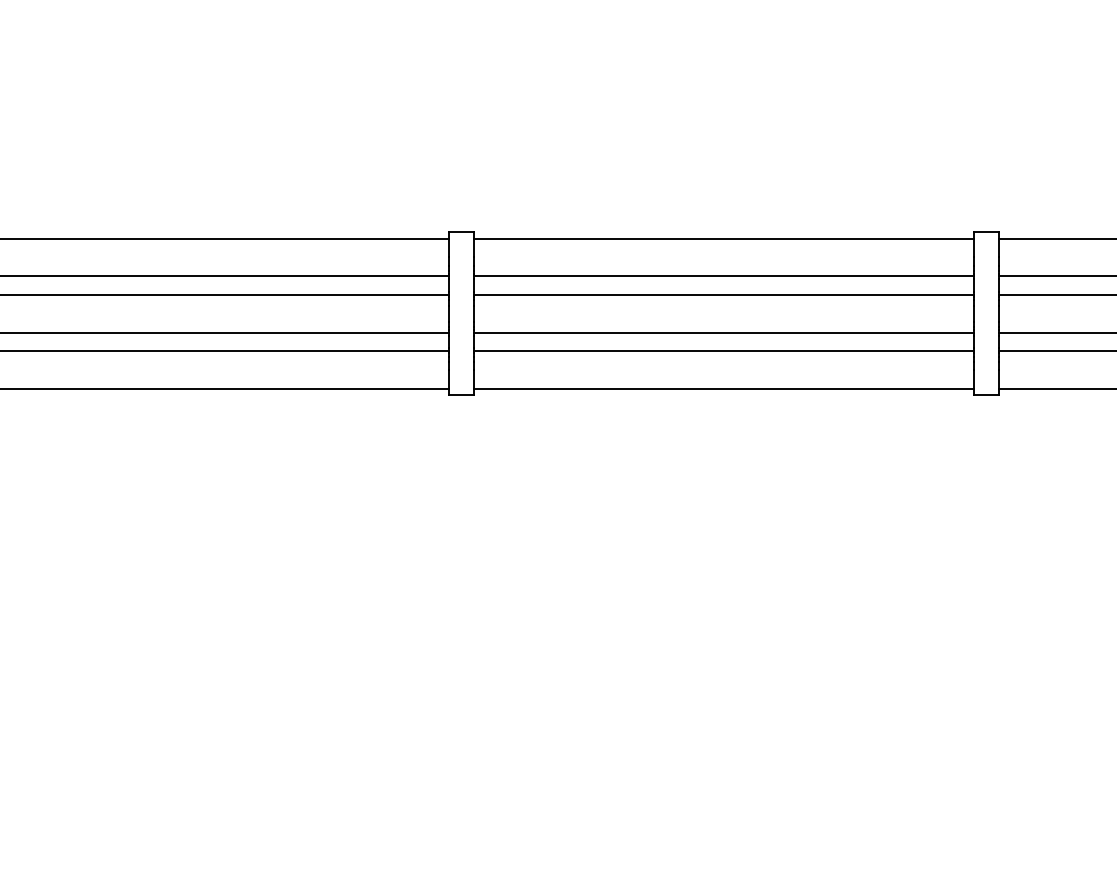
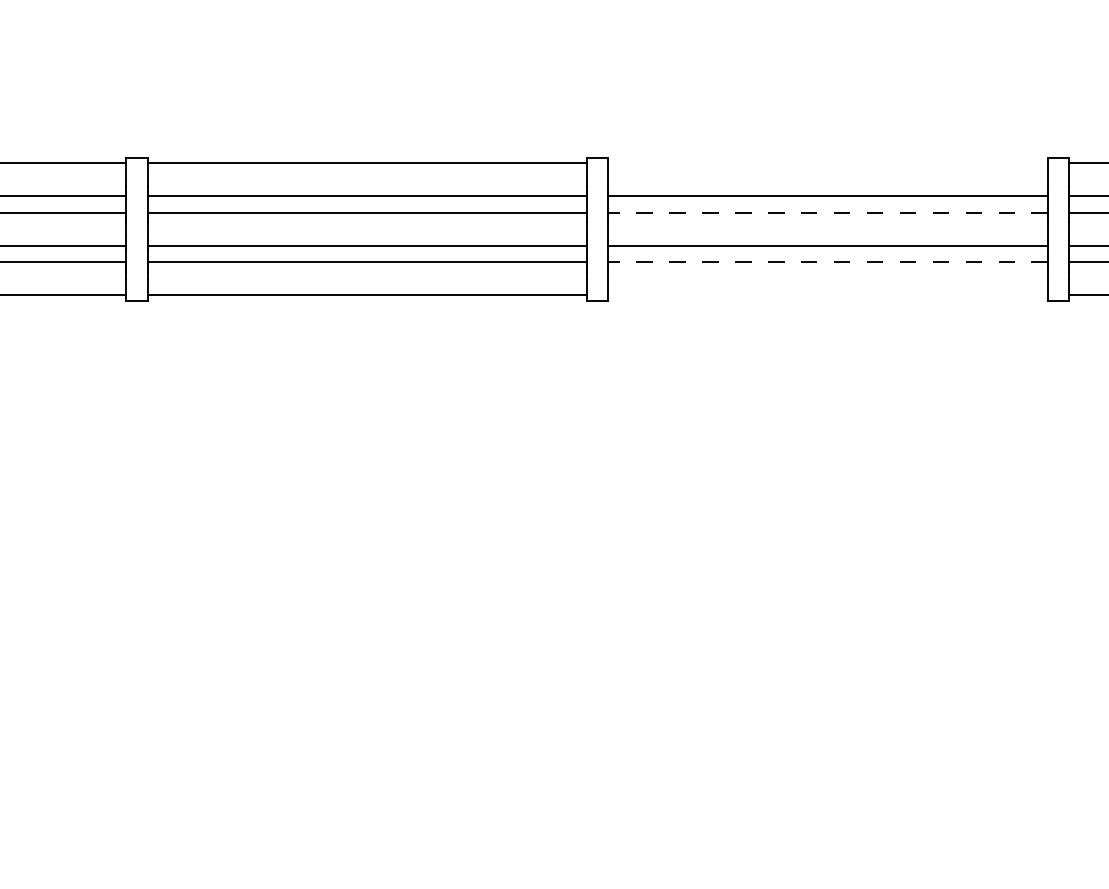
line: (723, 238) -> (827, 163), removed
line: (724, 294) -> (828, 212), solid -> dashed
line: (724, 351) -> (828, 262), solid -> dashed
line: (723, 389) -> (827, 295), removed

